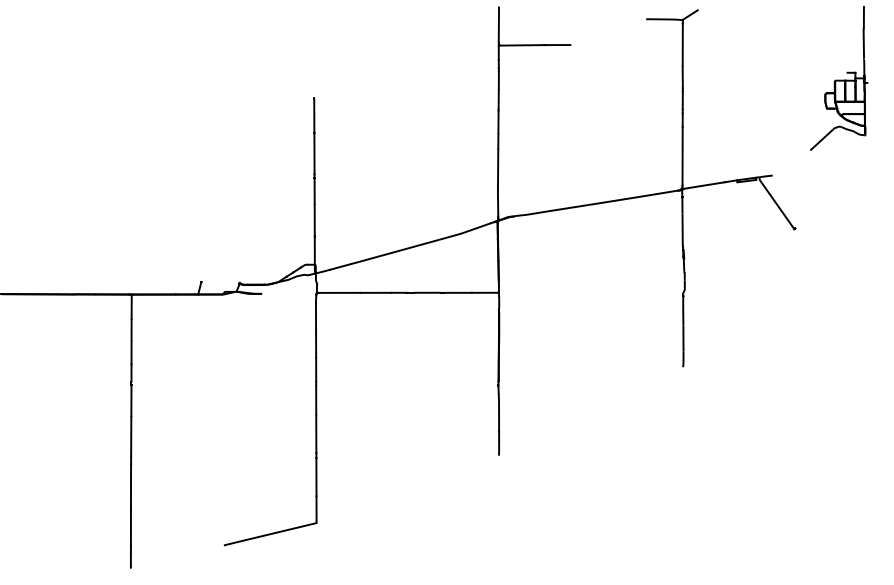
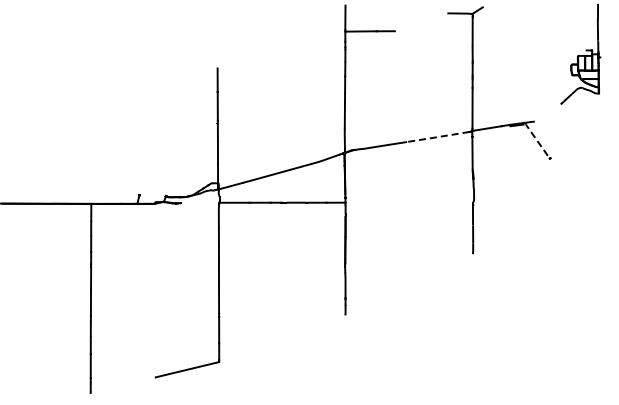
line: (633, 198) -> (438, 137), solid -> dashed
line: (776, 202) -> (537, 140), solid -> dashed

